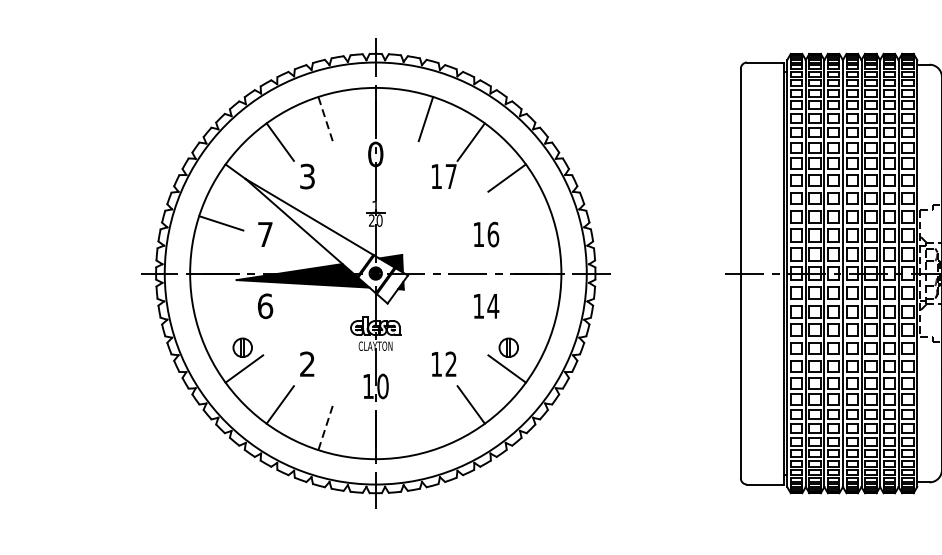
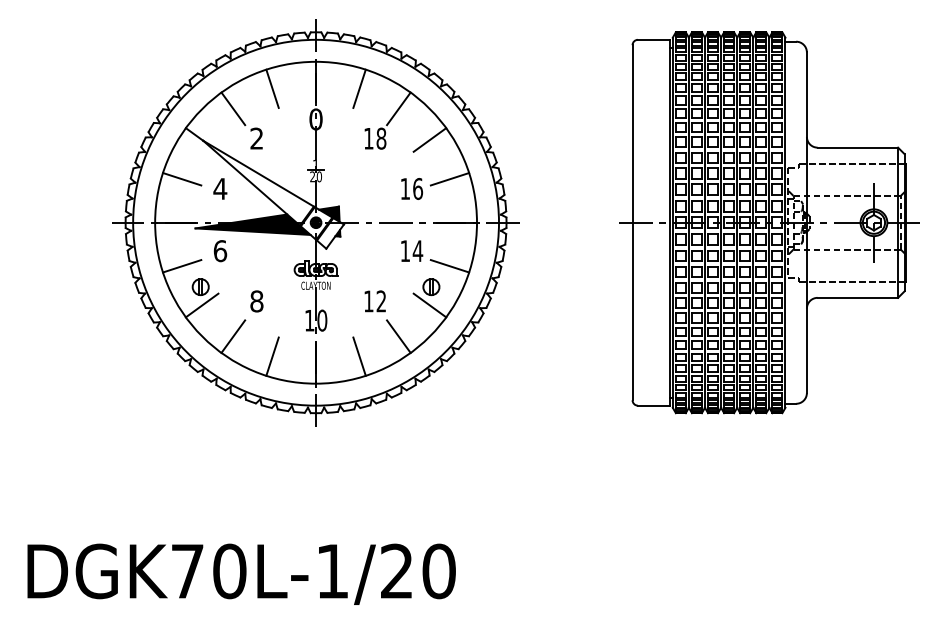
line: (325, 118) -> (272, 88), dashed -> solid
text: (307, 176) -> (256, 138), 3 -> 2
text: (451, 176) -> (381, 138), 17 -> 18
line: (529, 223) -> (449, 179), added
text: (265, 234) -> (220, 188), 7 -> 4
line: (221, 324) -> (182, 266), added
line: (529, 324) -> (449, 266), added
text: (307, 364) -> (256, 301), 2 -> 8
line: (425, 427) -> (359, 356), added
line: (325, 428) -> (272, 357), dashed -> solid

